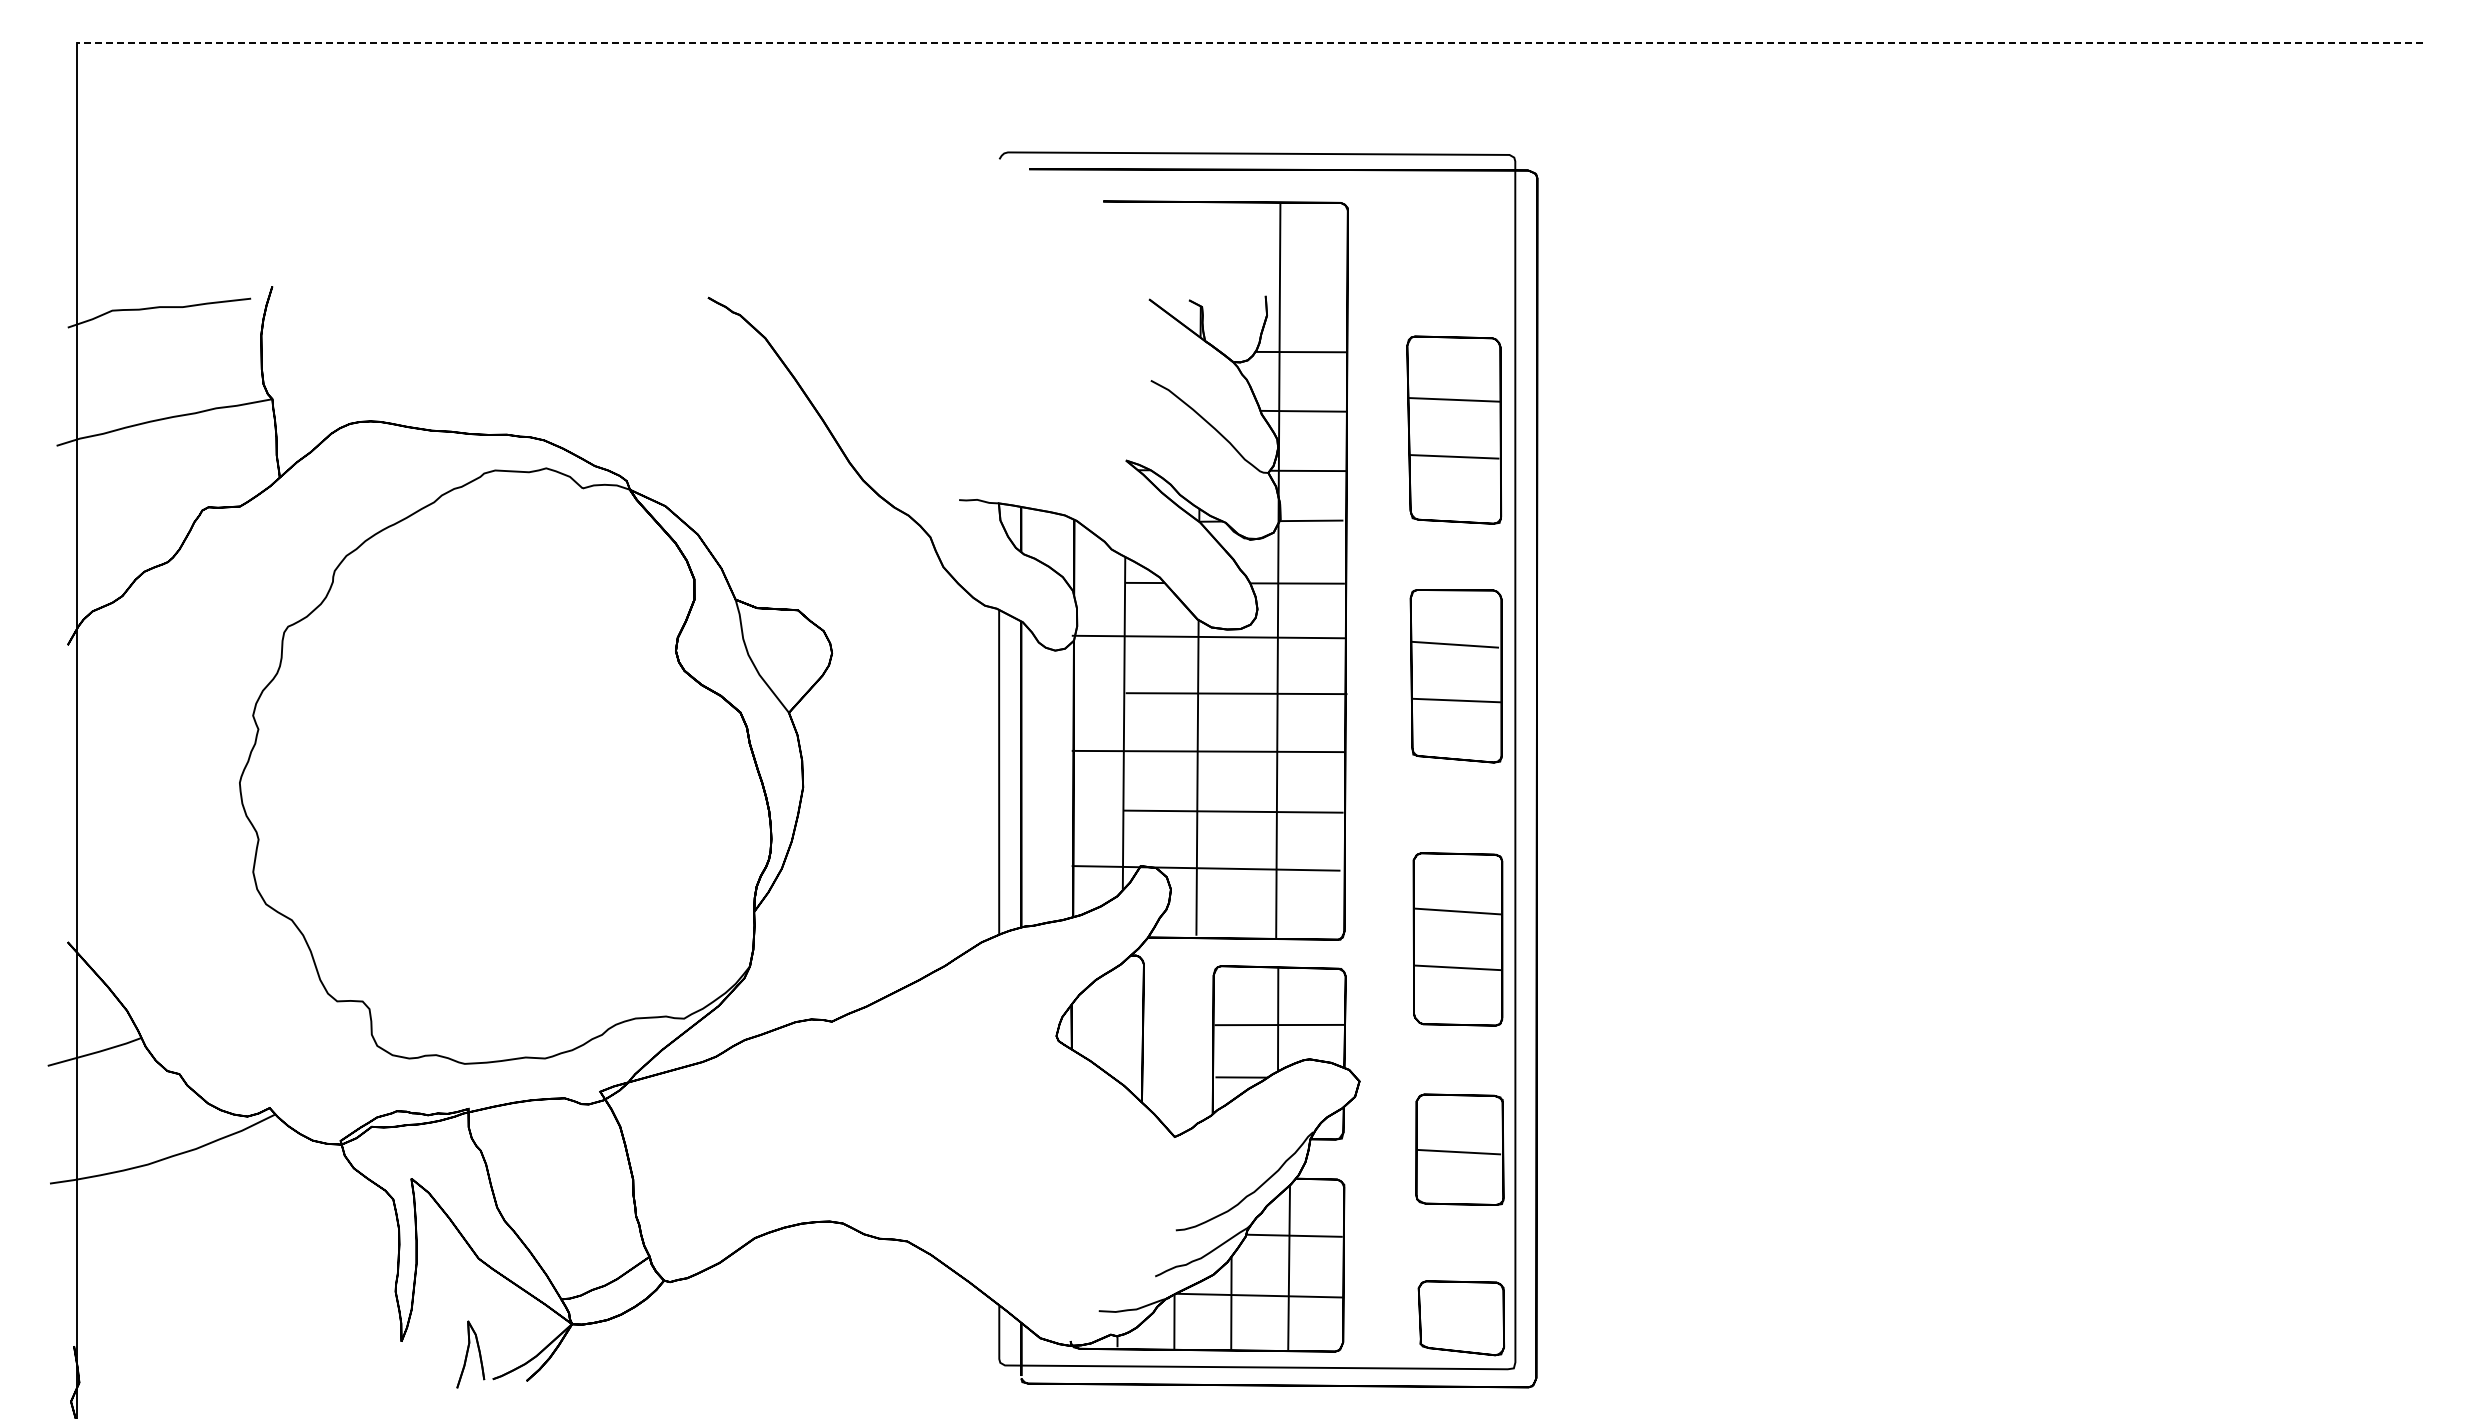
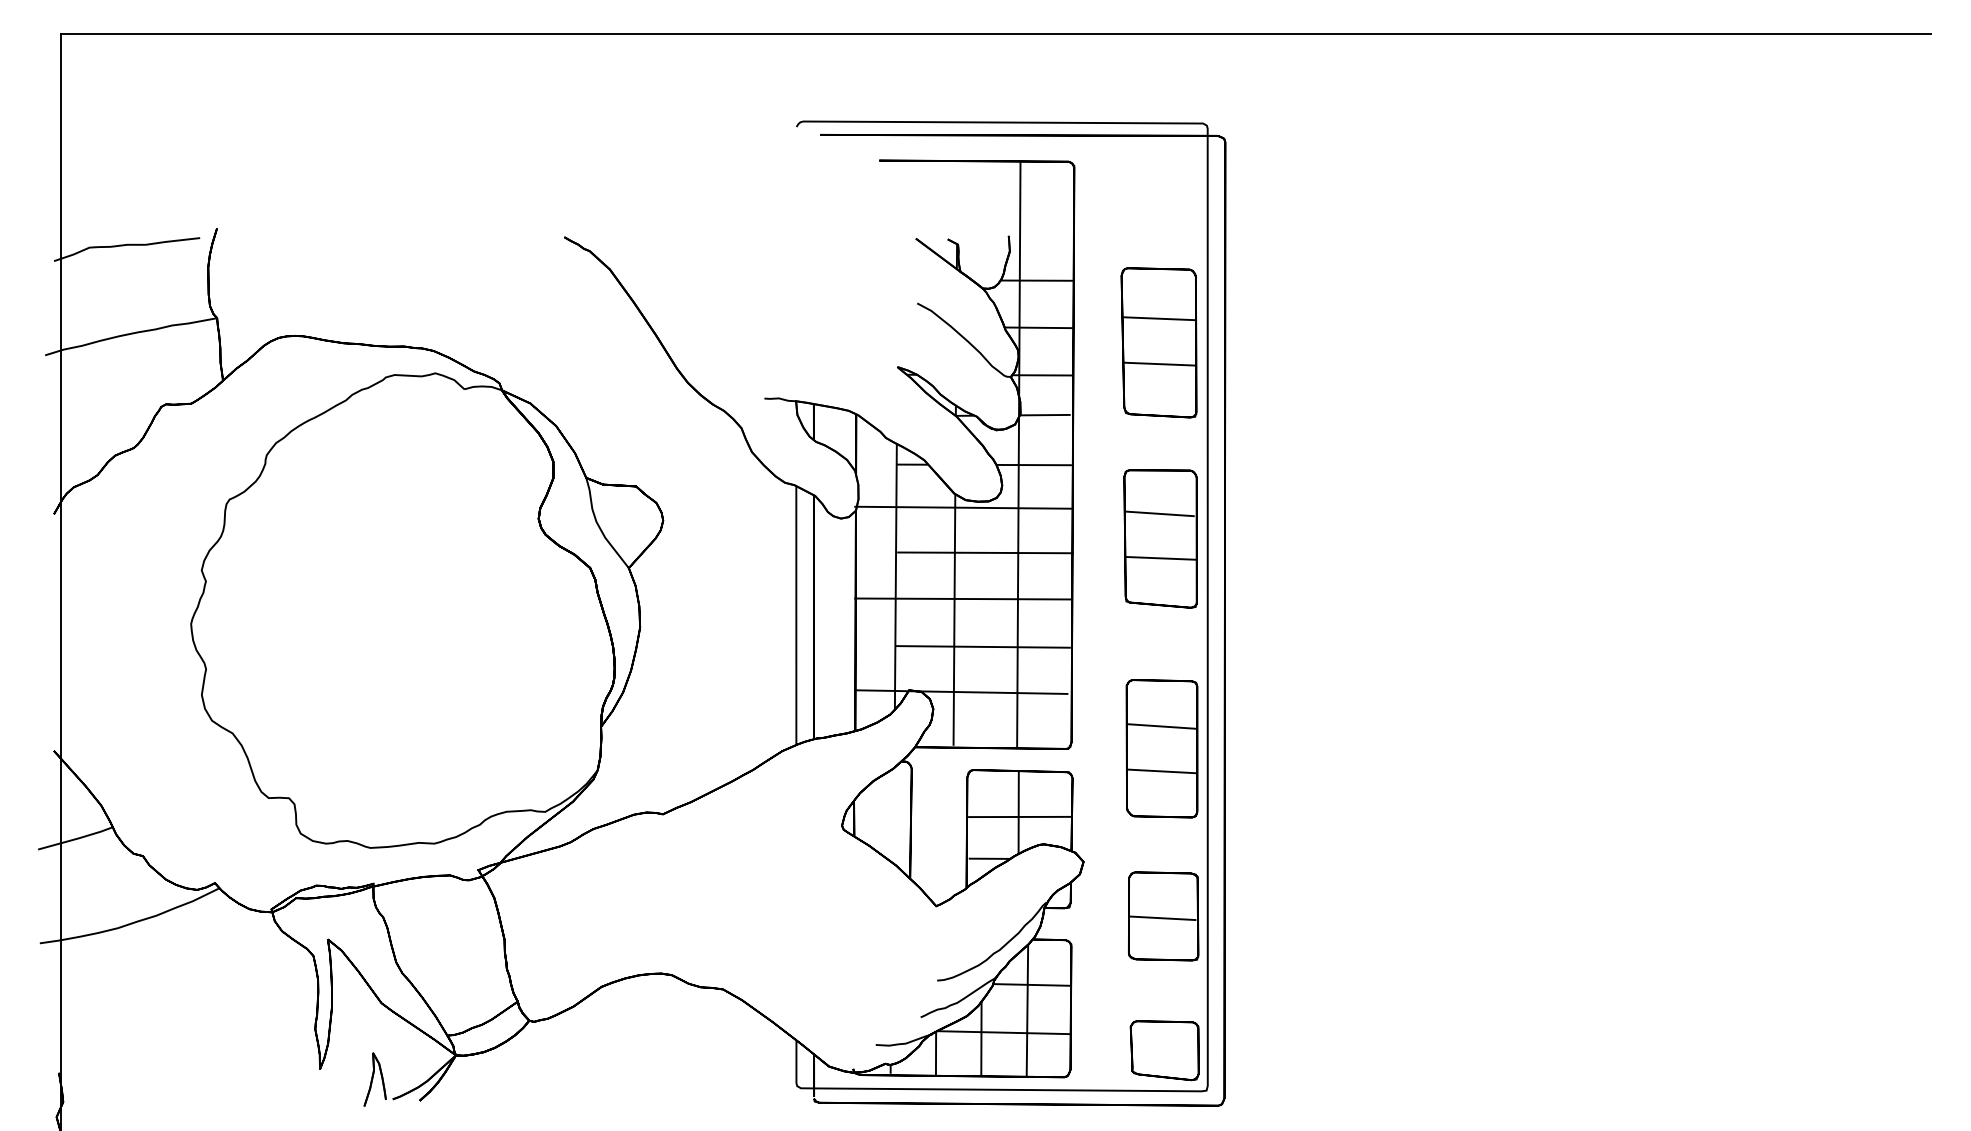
line: (1249, 42) -> (995, 33), dashed -> solid

